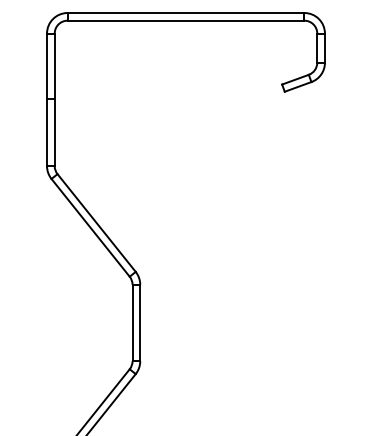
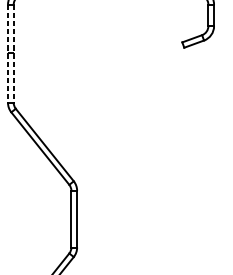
line: (47, 100) -> (8, 54), solid -> dashed
line: (54, 100) -> (13, 54), solid -> dashed

